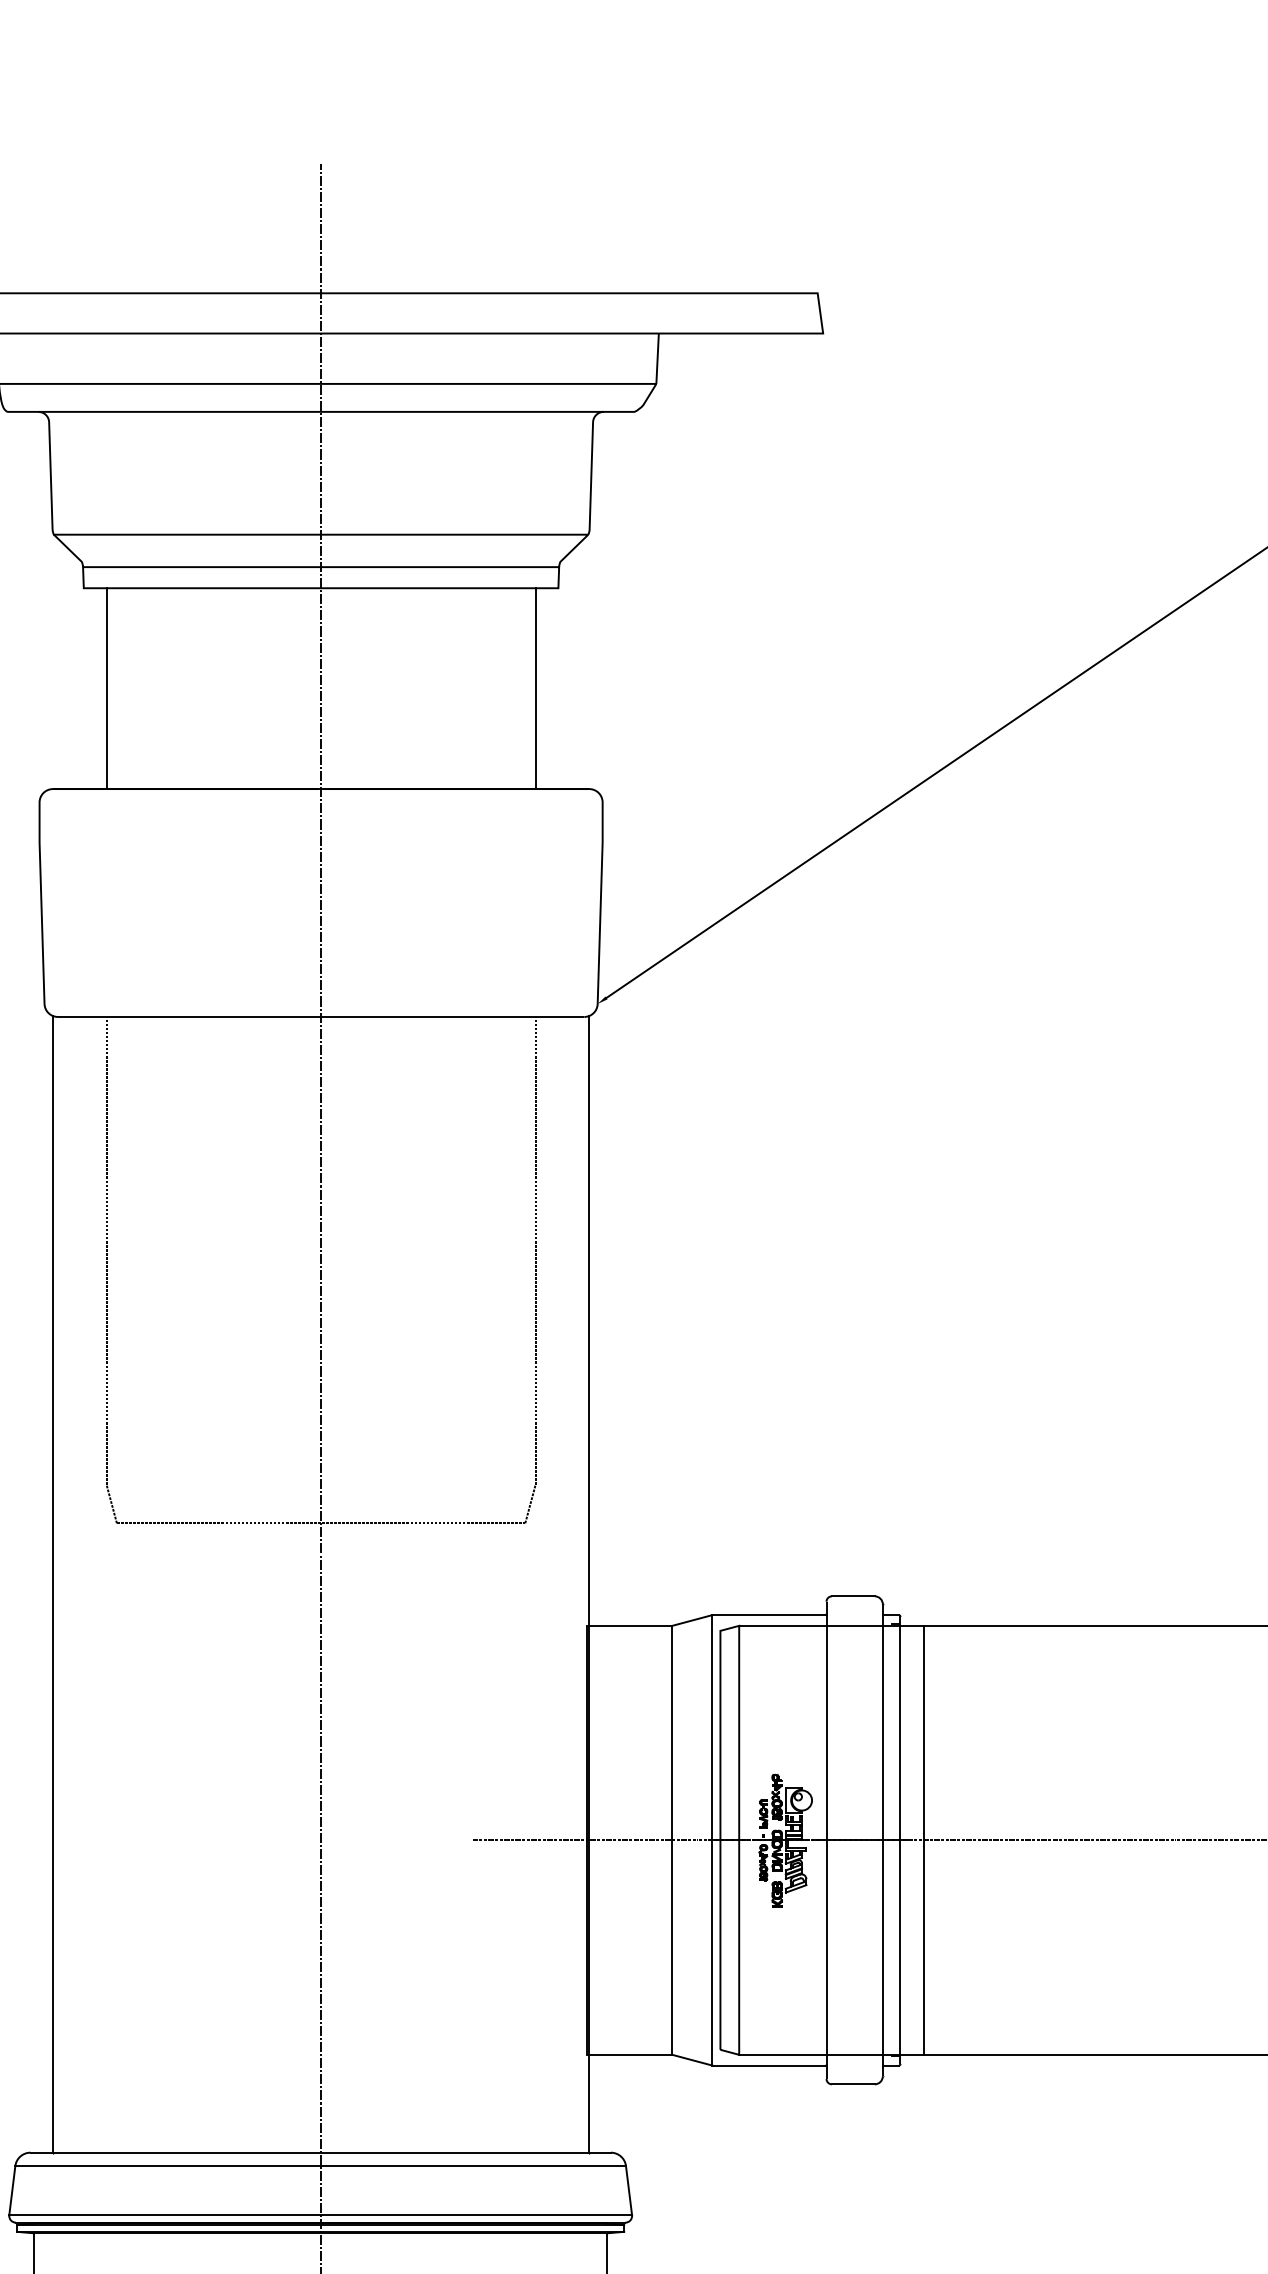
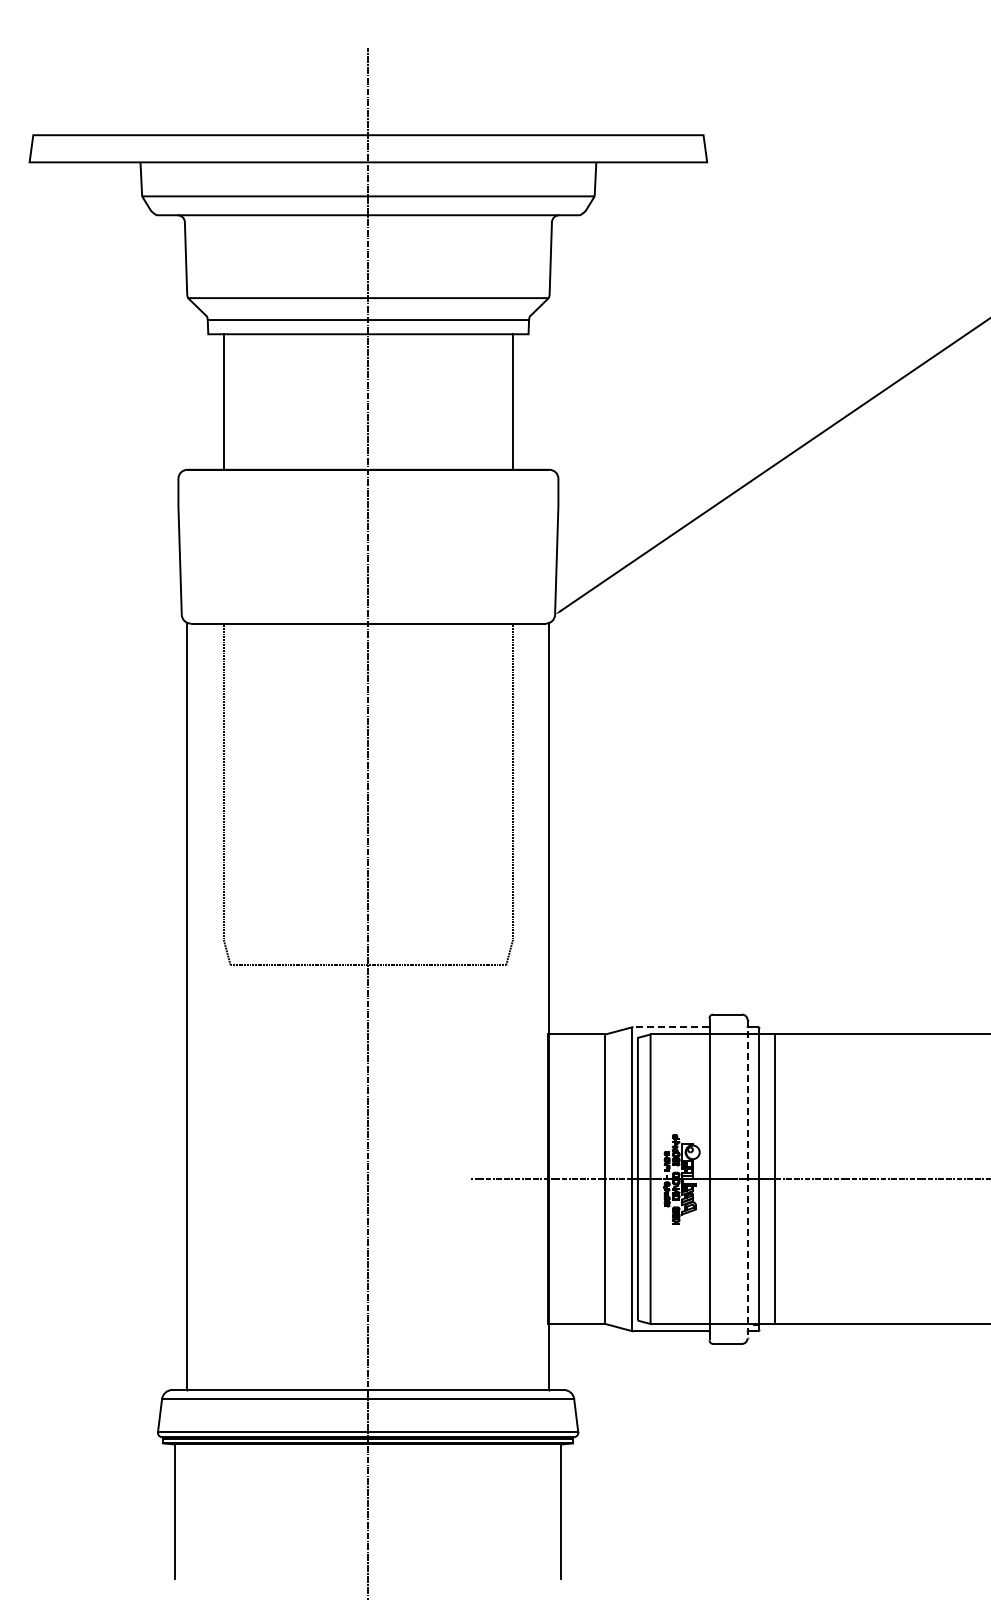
line: (768, 1615) -> (670, 1027), solid -> dashed
line: (882, 1840) -> (747, 1179), solid -> dashed

